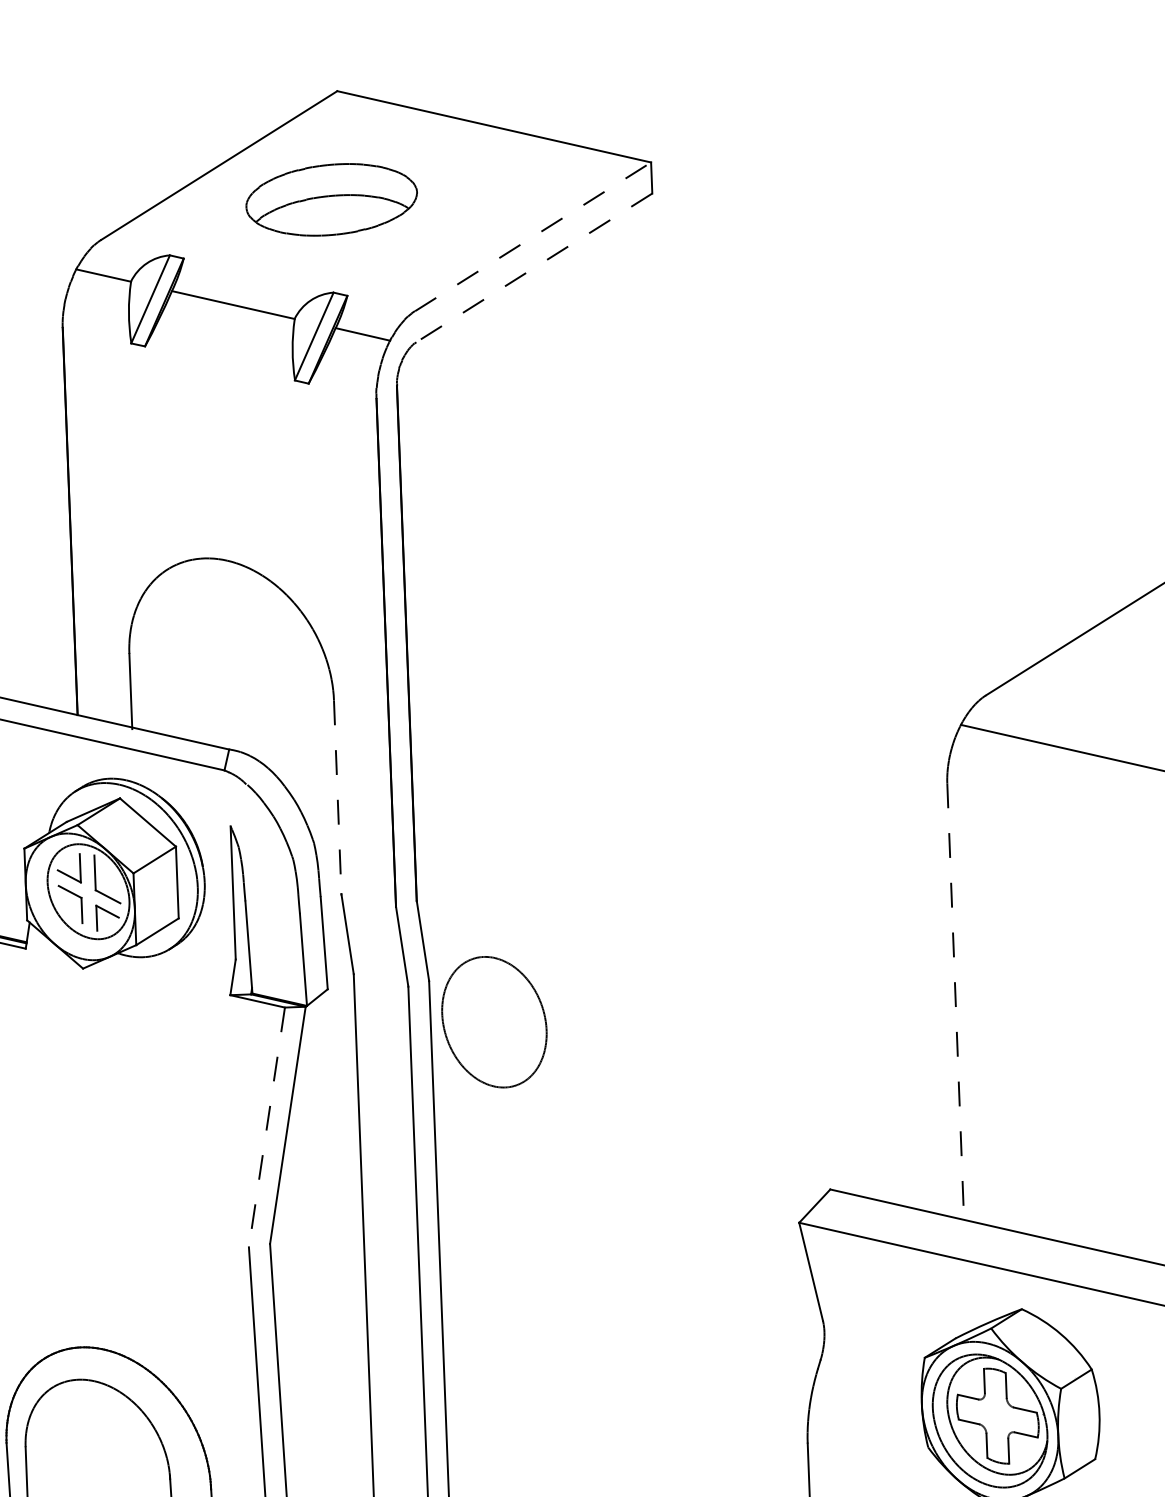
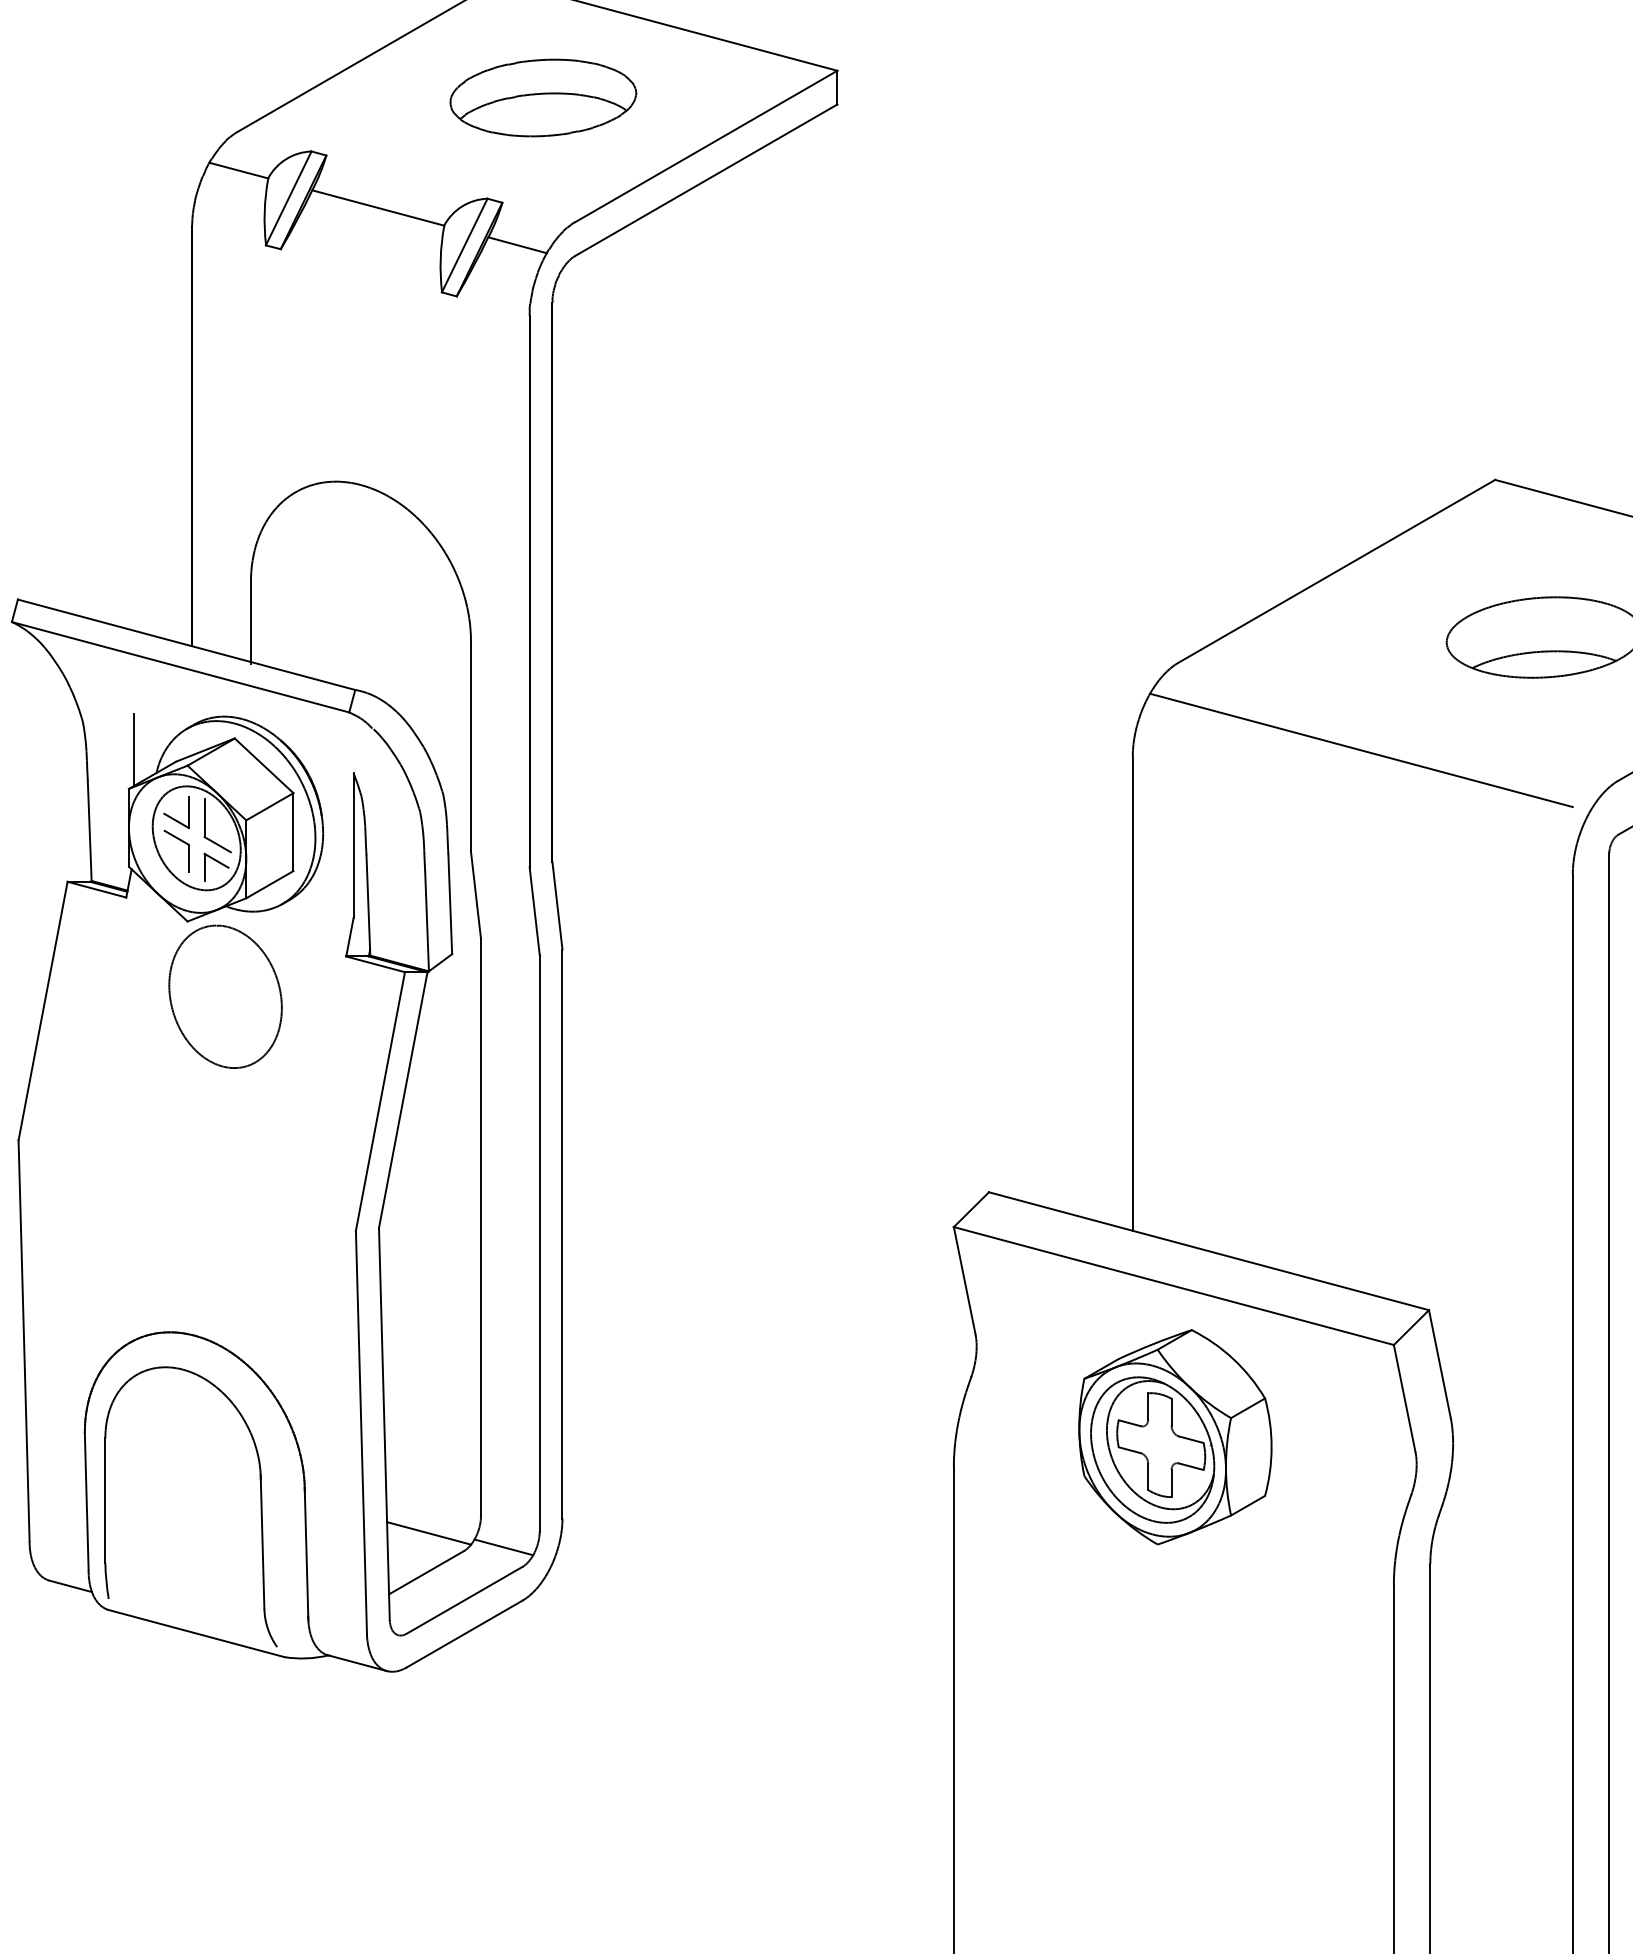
part: (331, 199) -> (543, 97), moved
line: (533, 236) -> (706, 146), dashed -> solid
line: (533, 268) -> (705, 180), dashed -> solid
line: (337, 797) -> (470, 746), dashed -> solid
line: (27, 813) -> (133, 750), added
line: (955, 1002) -> (1132, 994), dashed -> solid
part: (494, 1021) -> (225, 996), moved
line: (266, 1127) -> (380, 1101), dashed -> solid

